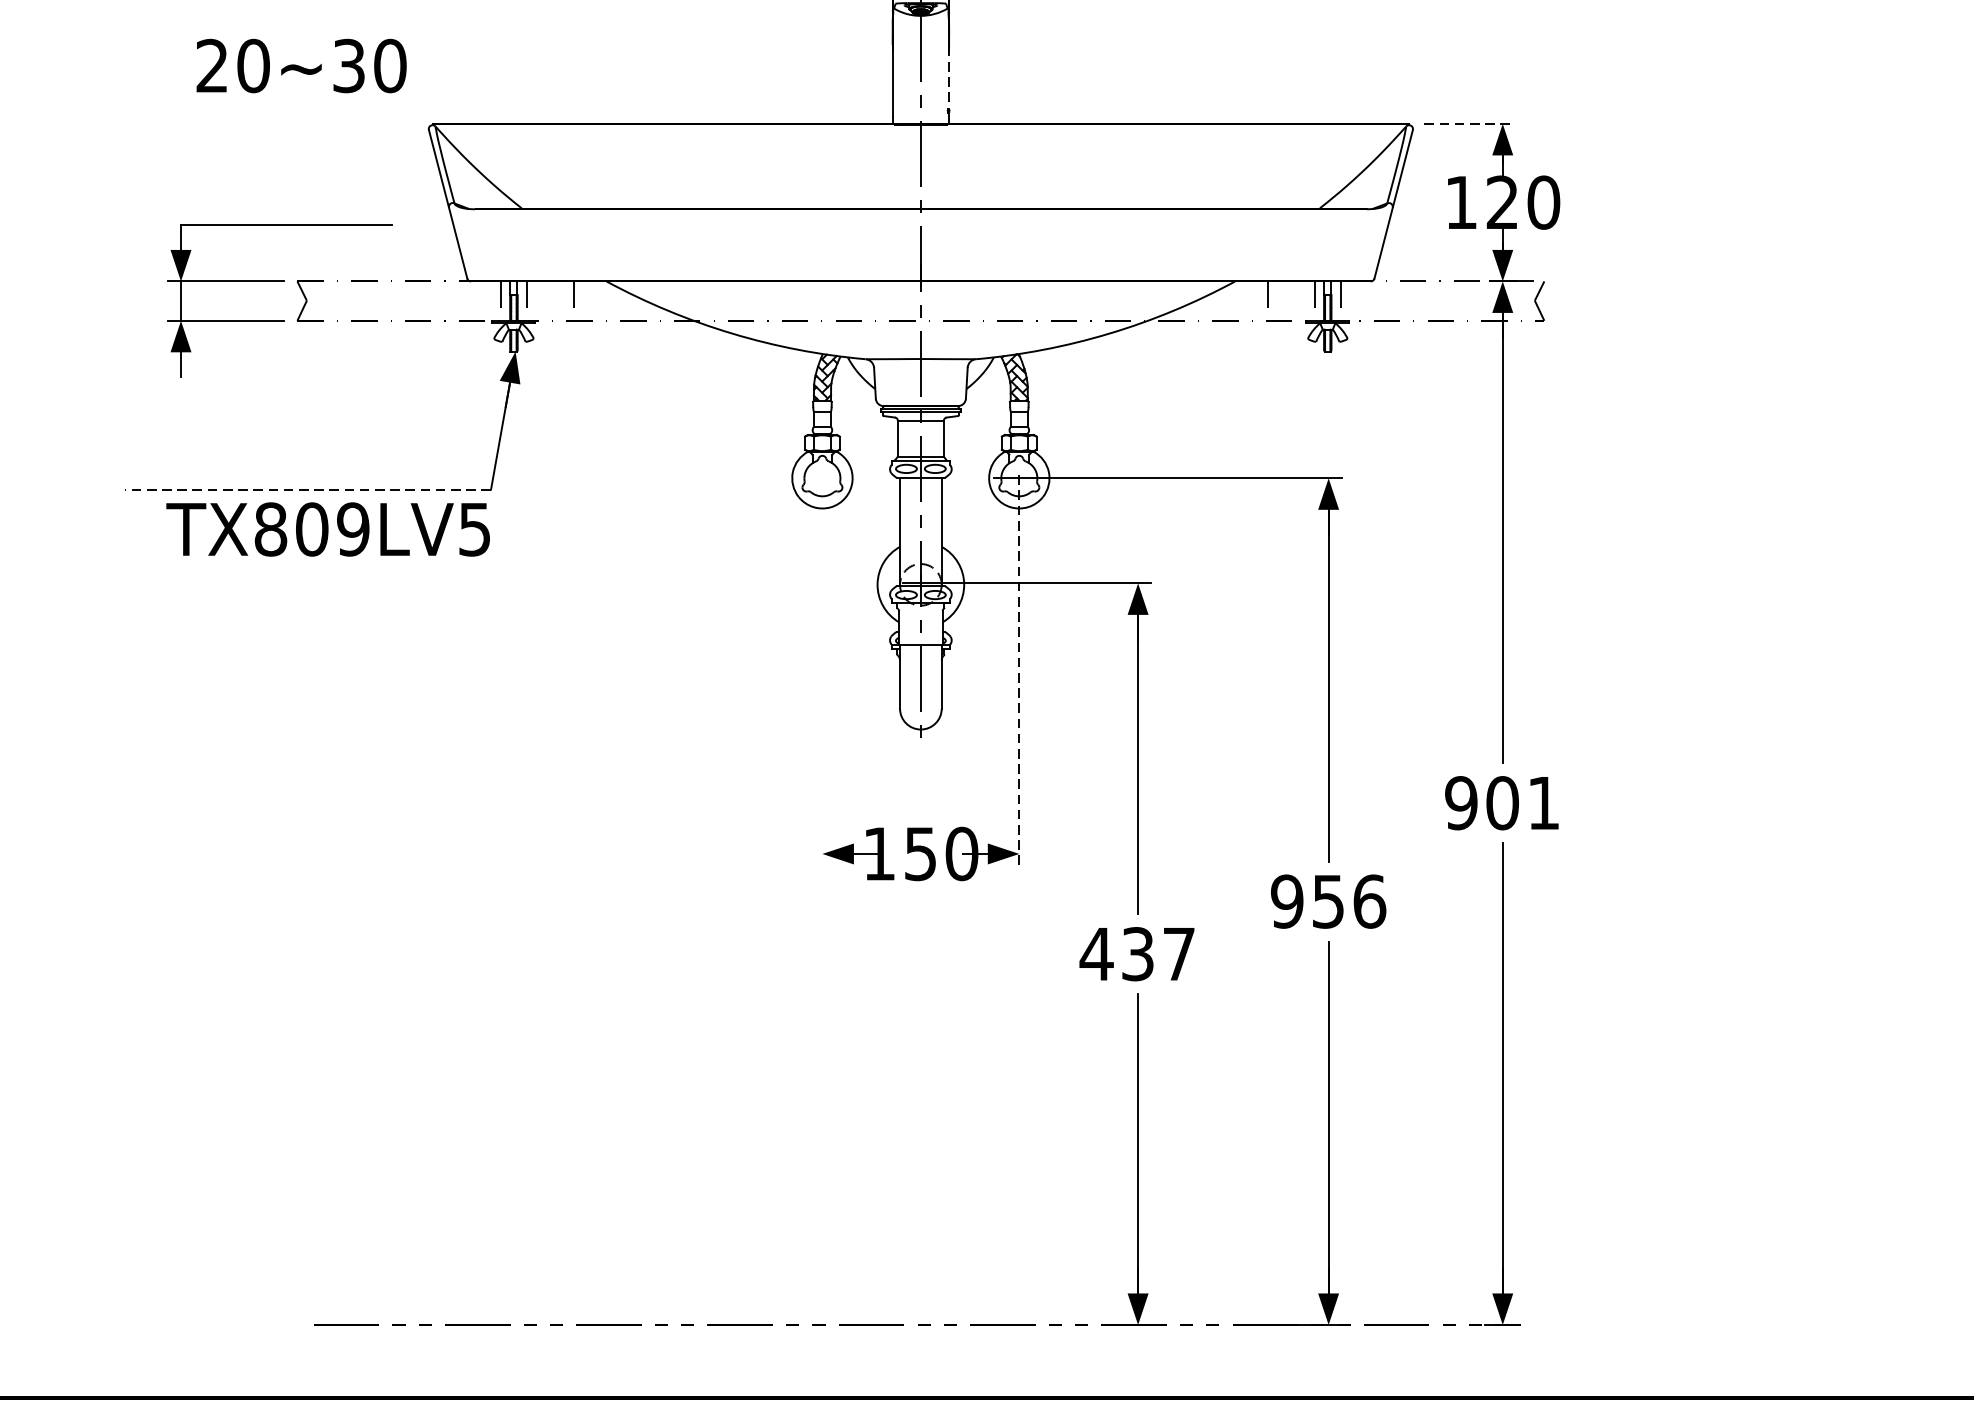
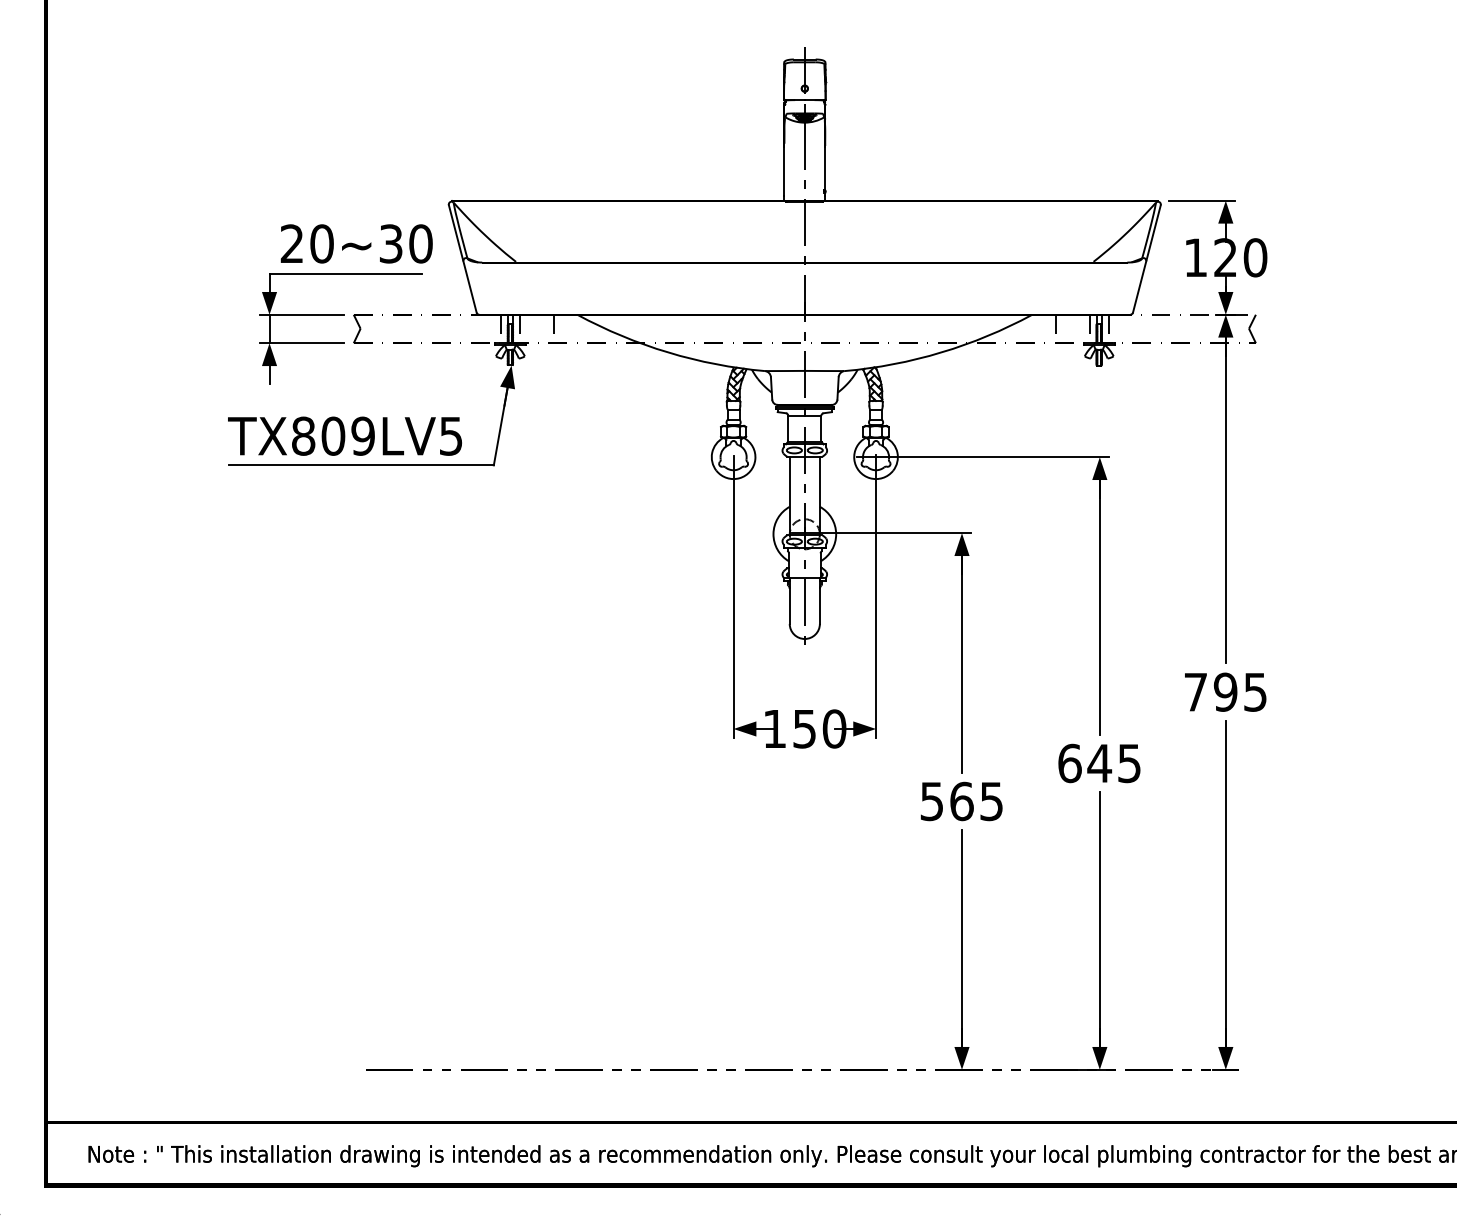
text: (301, 65) -> (356, 243), moved
line: (949, 83) -> (825, 171), dashed -> solid
line: (1470, 123) -> (1202, 200), dashed -> solid
line: (308, 489) -> (361, 465), dashed -> solid
text: (327, 528) -> (344, 435), moved
line: (822, 670) -> (733, 596), added
line: (1019, 670) -> (876, 596), dashed -> solid
text: (1502, 802) -> (1225, 691), 901 -> 795
text: (1328, 901) -> (1099, 763), 956 -> 645
text: (1136, 954) -> (960, 801), 437 -> 565

